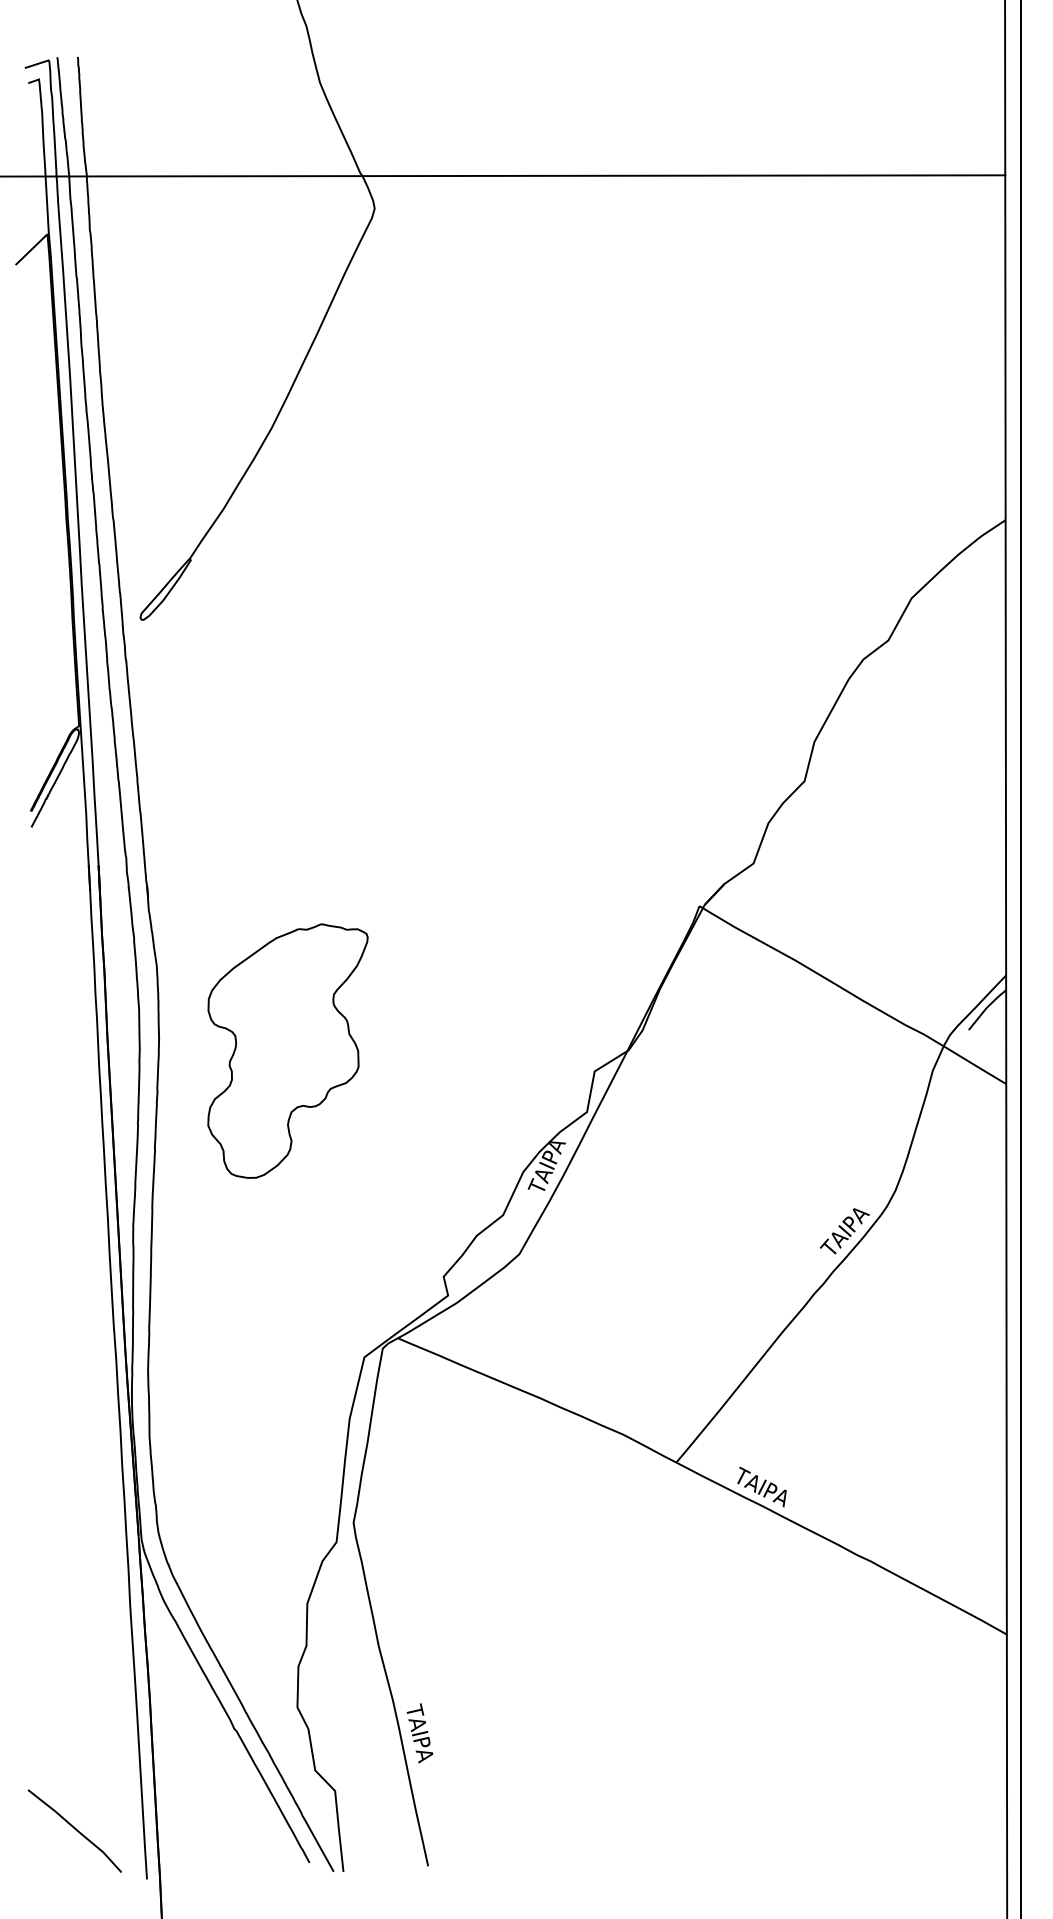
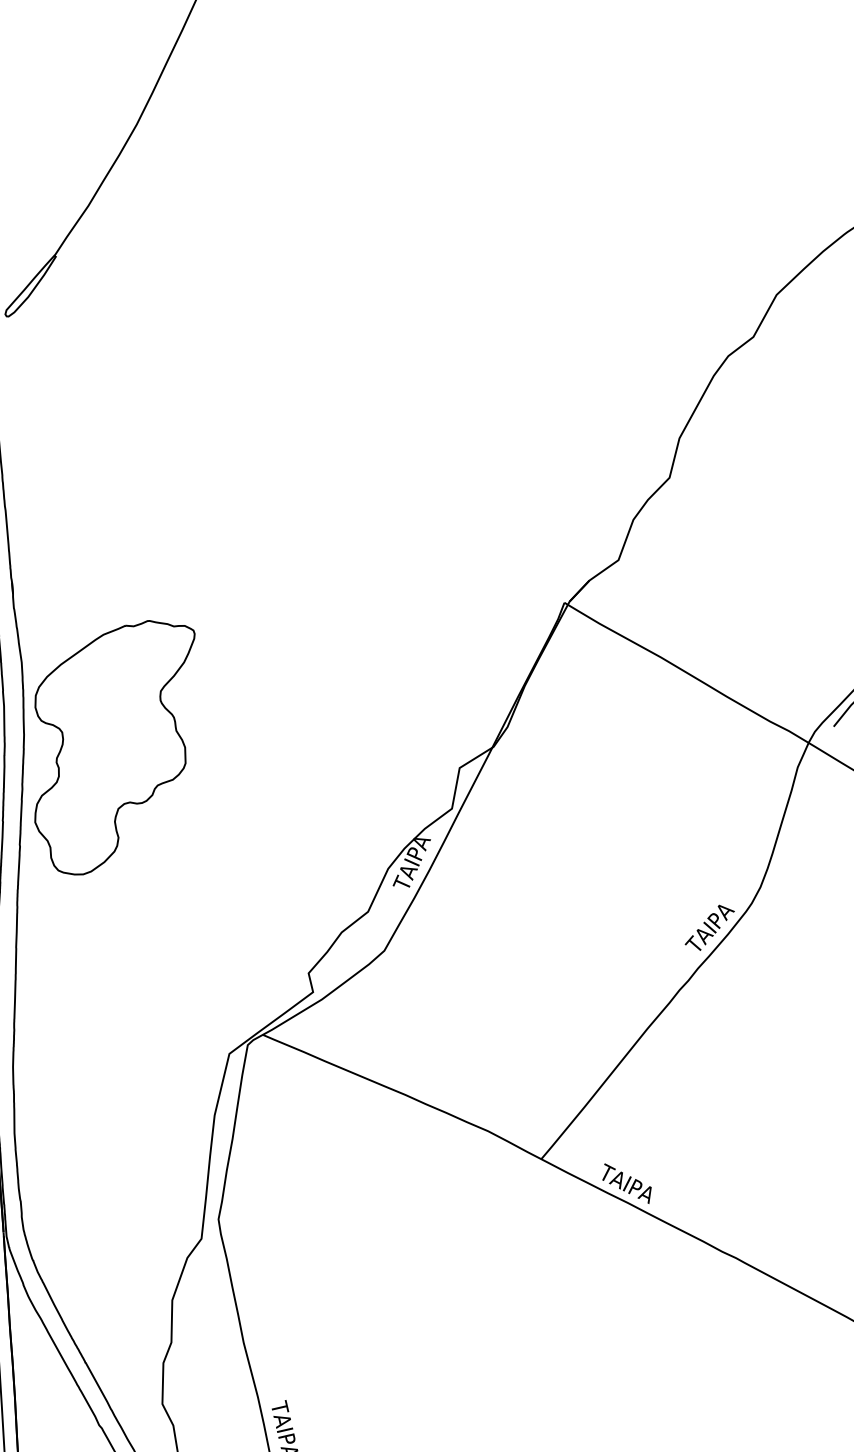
part: (287, 1050) -> (114, 747), moved

